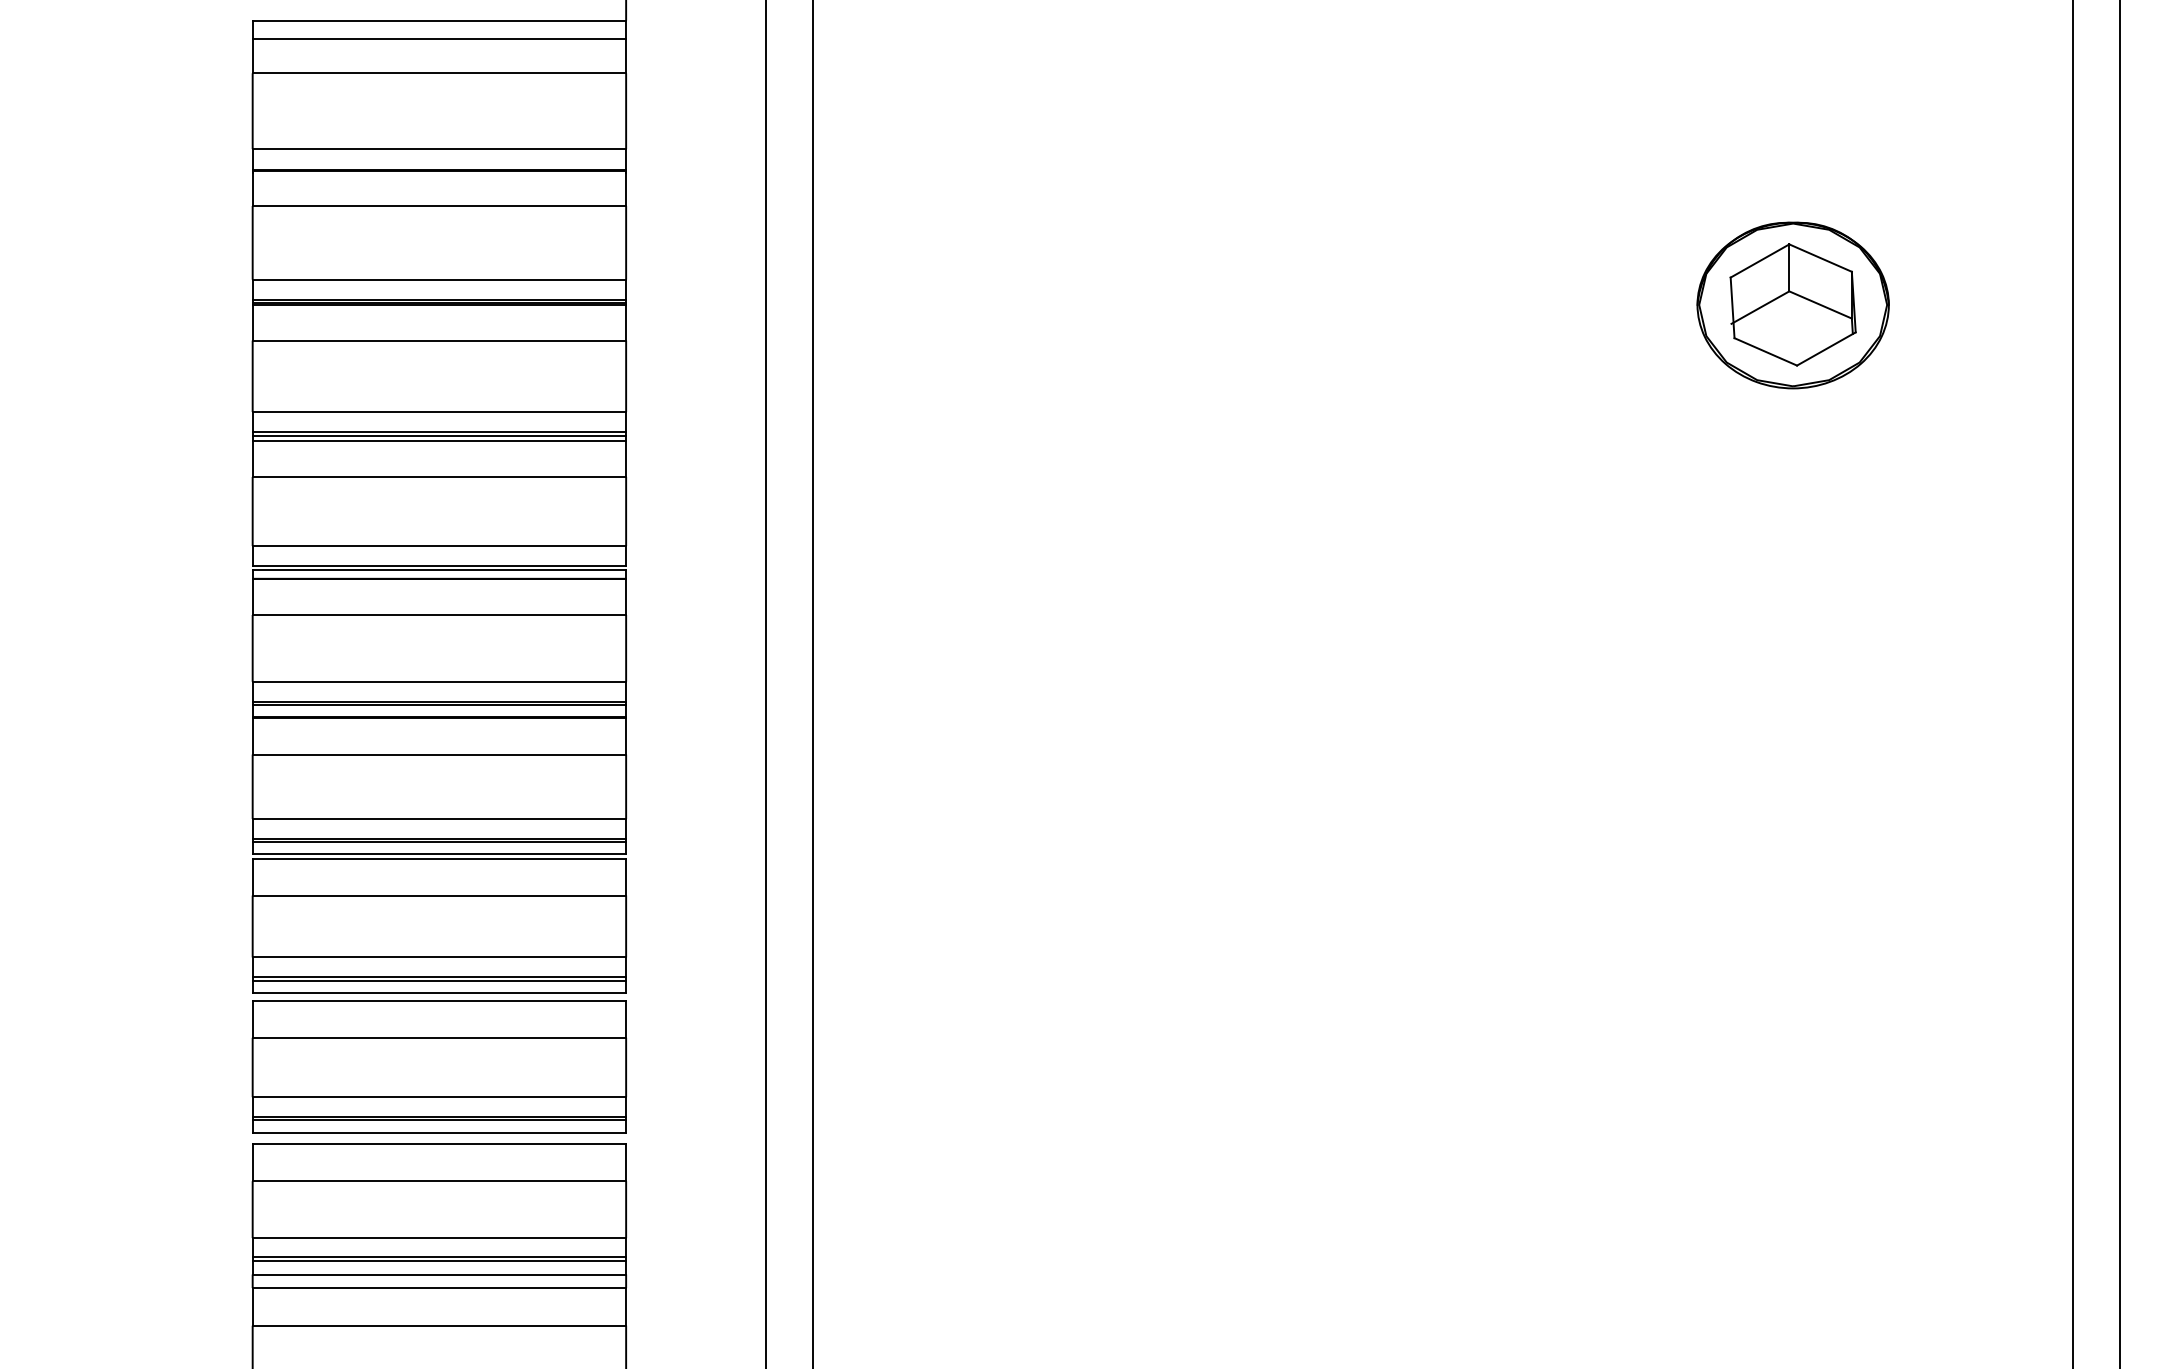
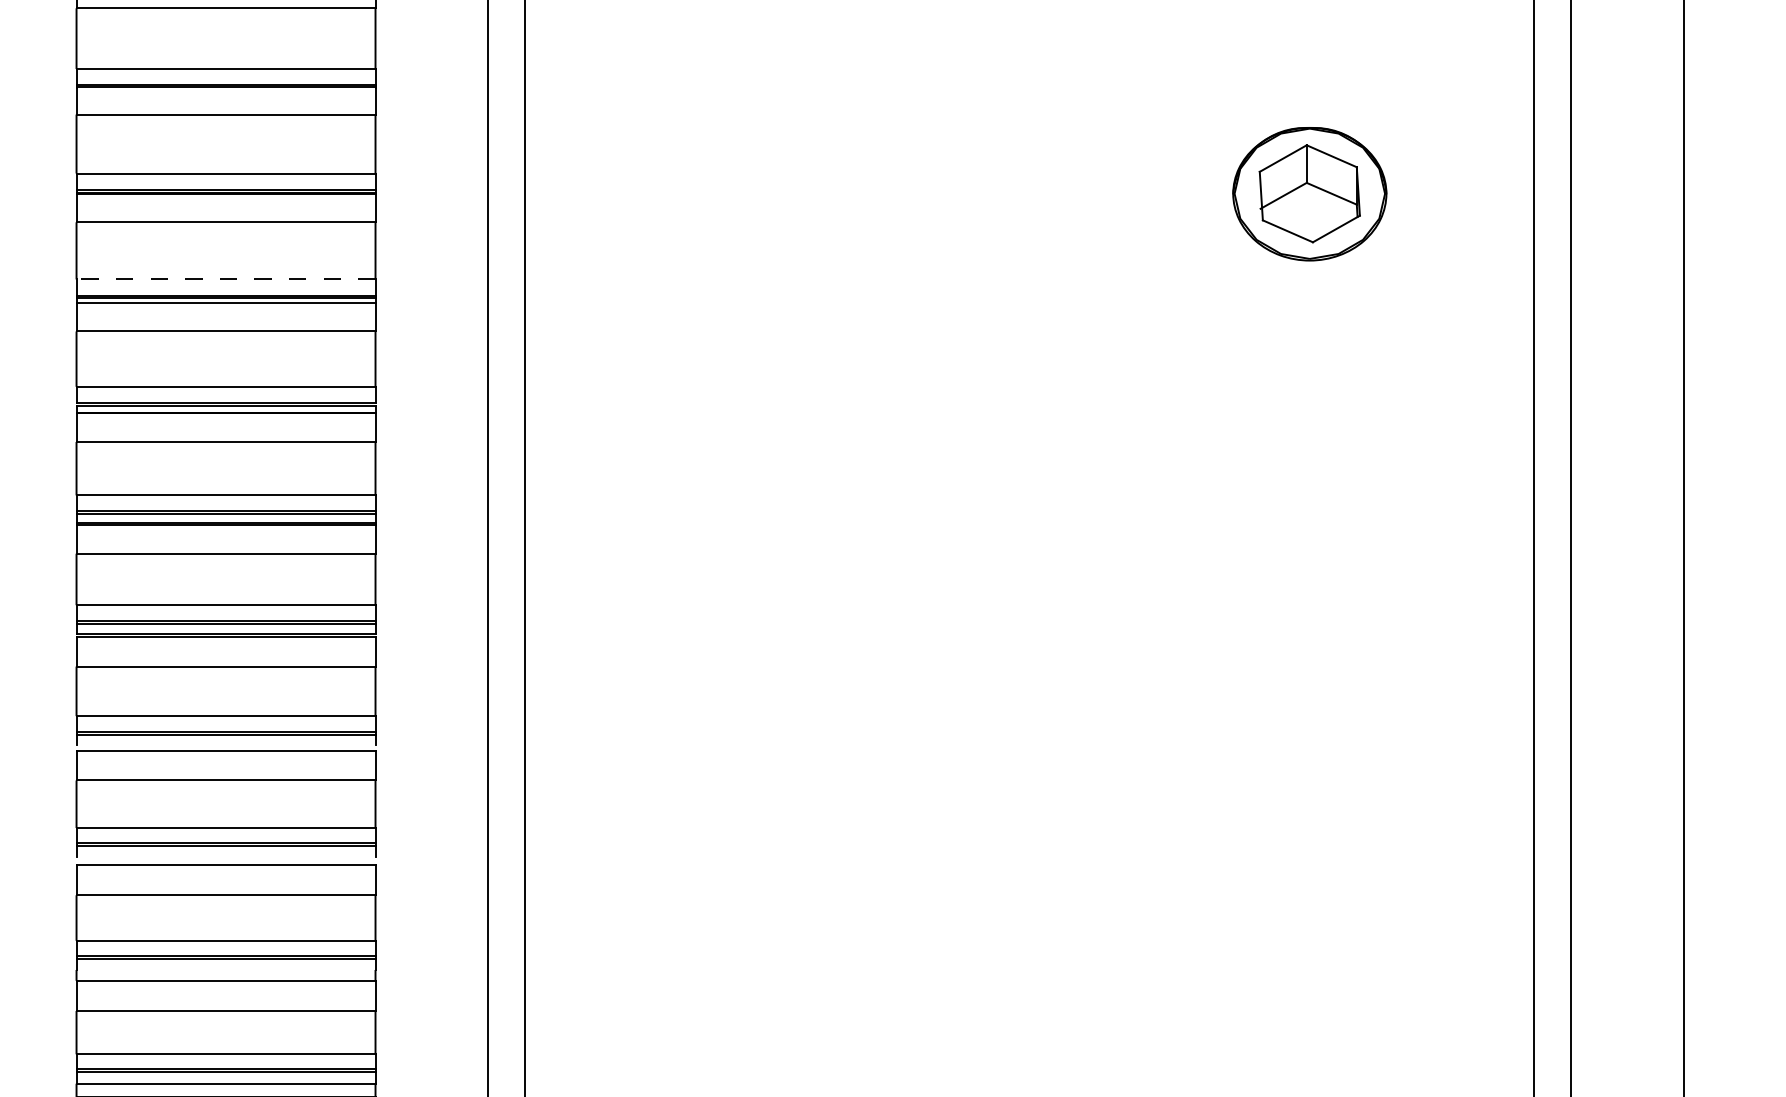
line: (438, 412) -> (225, 279), solid -> dashed
line: (438, 992) -> (225, 744), removed
line: (438, 1132) -> (225, 856), removed
line: (438, 1273) -> (225, 969), removed

